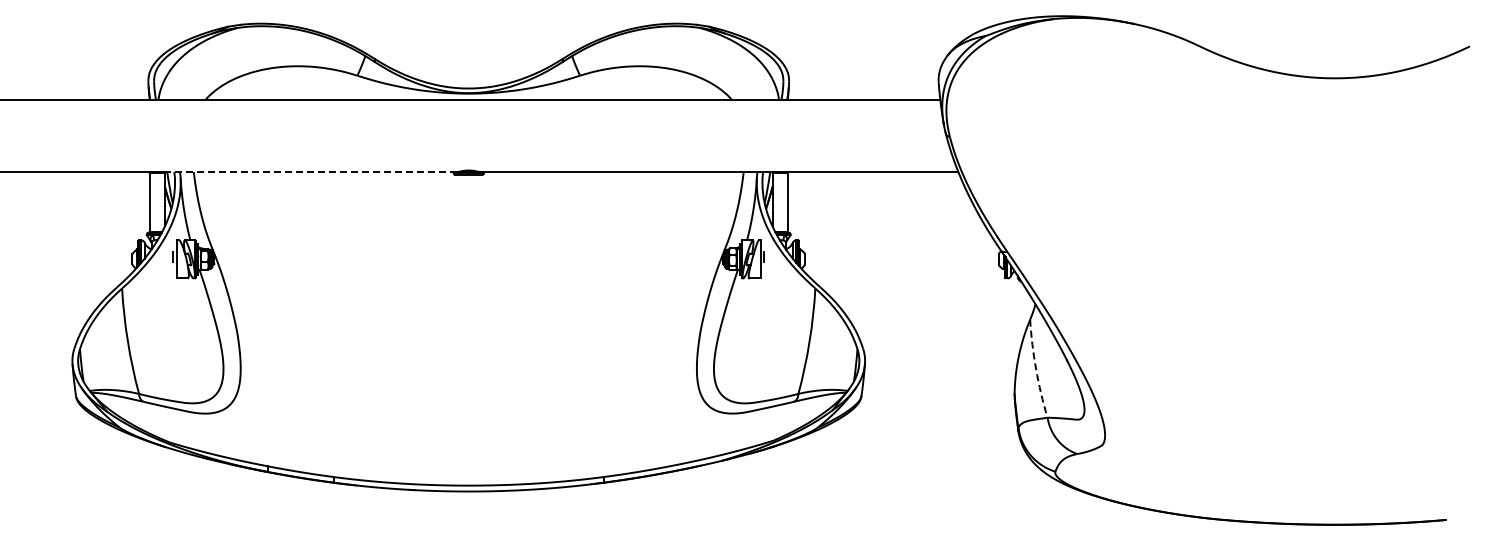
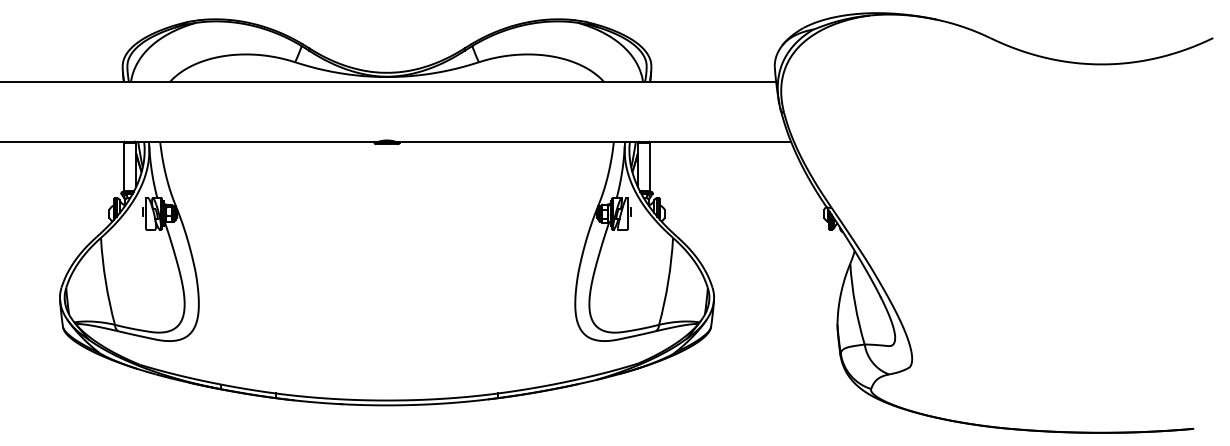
line: (308, 172) -> (254, 142), dashed -> solid
arc: (1036, 369) -> (855, 304), dashed -> solid

